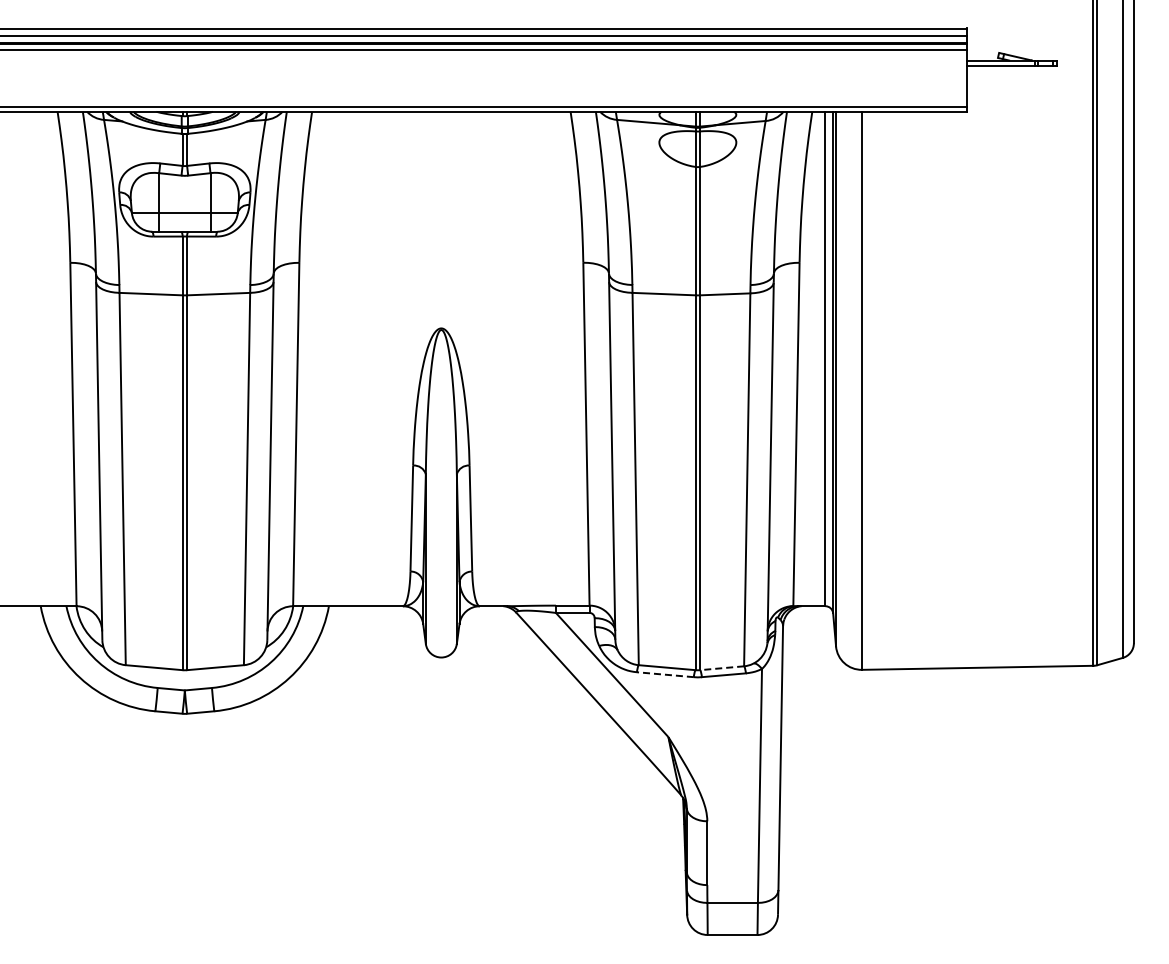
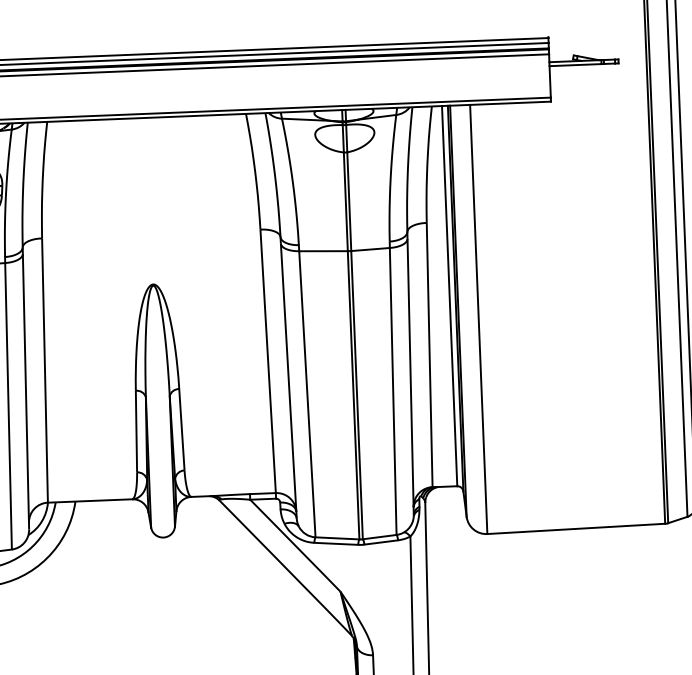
line: (721, 668) -> (379, 537), dashed -> solid
line: (665, 674) -> (336, 543), dashed -> solid

